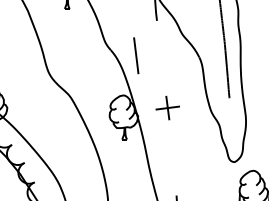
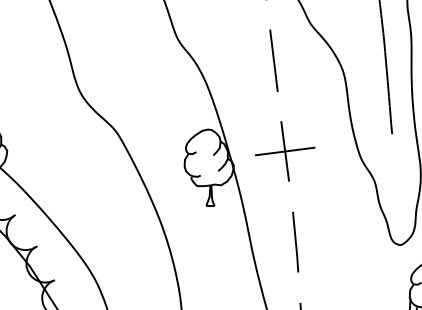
line: (136, 55) -> (274, 60), moved
part: (167, 107) -> (284, 150), size x1.43
line: (173, 160) -> (295, 242), added

